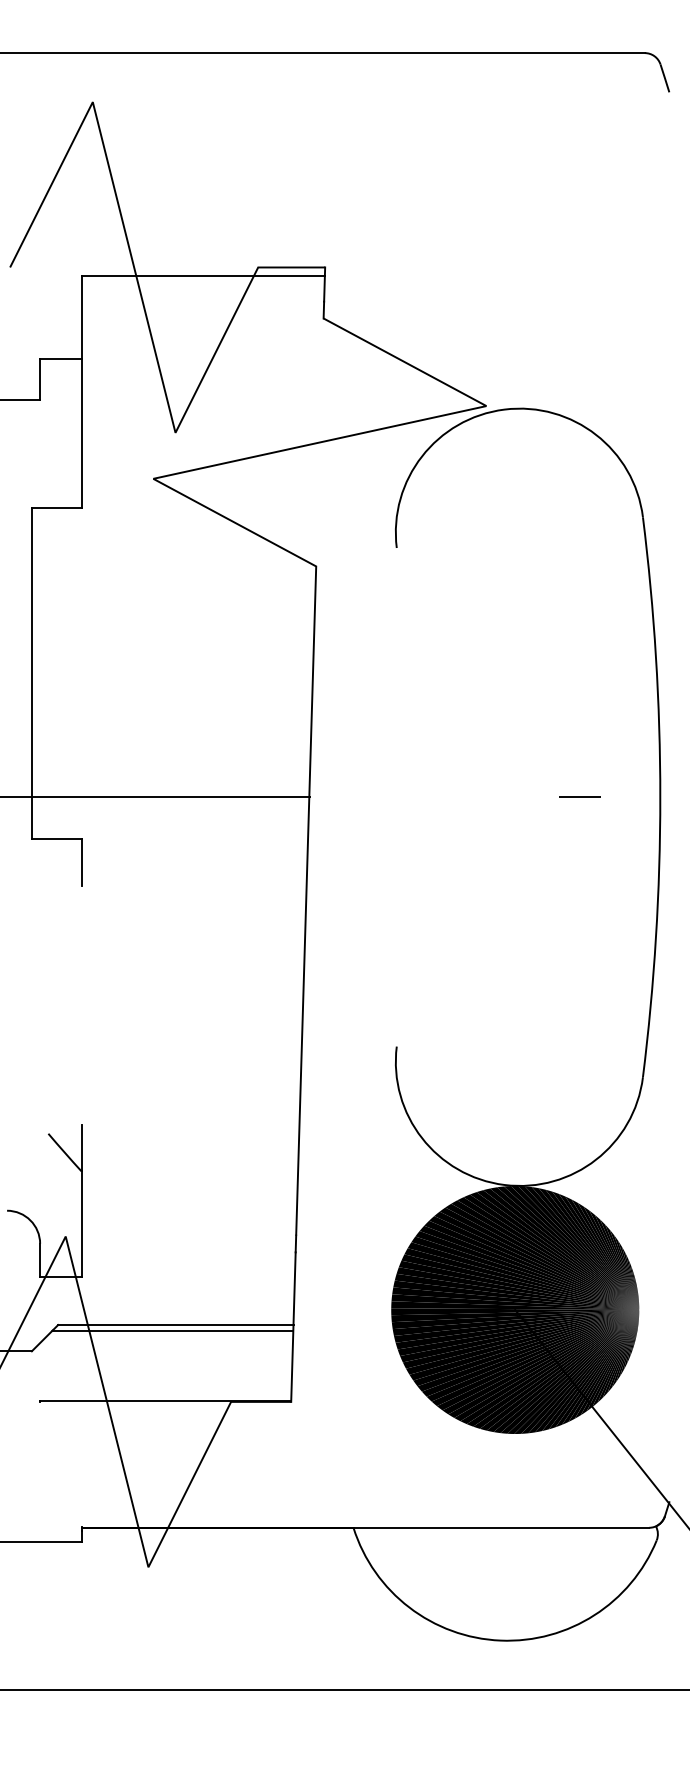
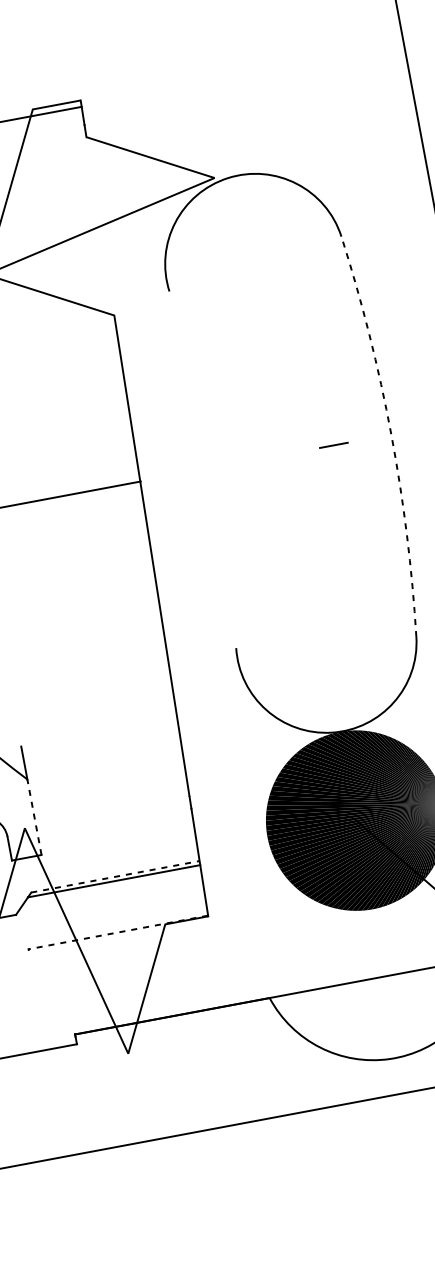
arc: (660, 797) -> (391, 434), solid -> dashed
line: (81, 1224) -> (34, 817), solid -> dashed
line: (175, 1325) -> (115, 877), solid -> dashed
line: (165, 1400) -> (118, 932), solid -> dashed

